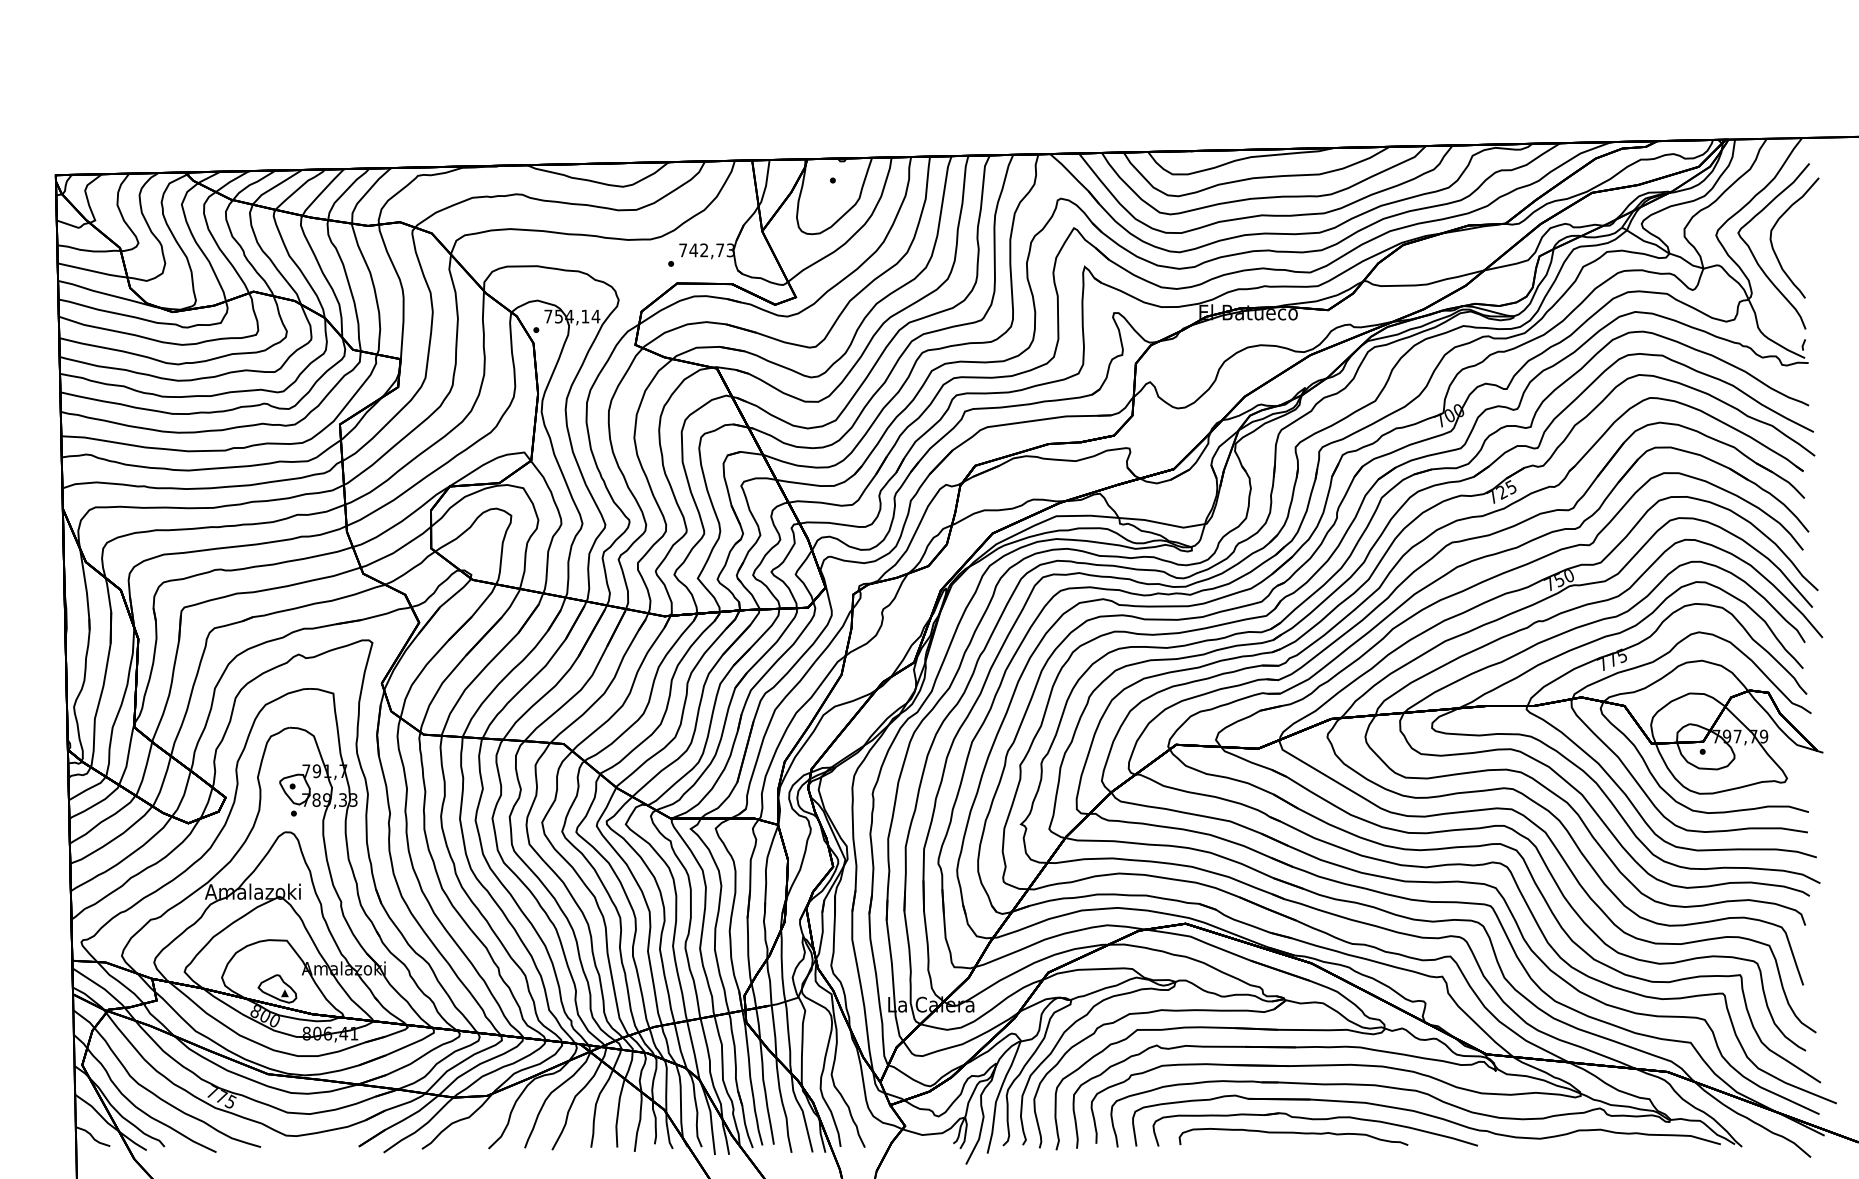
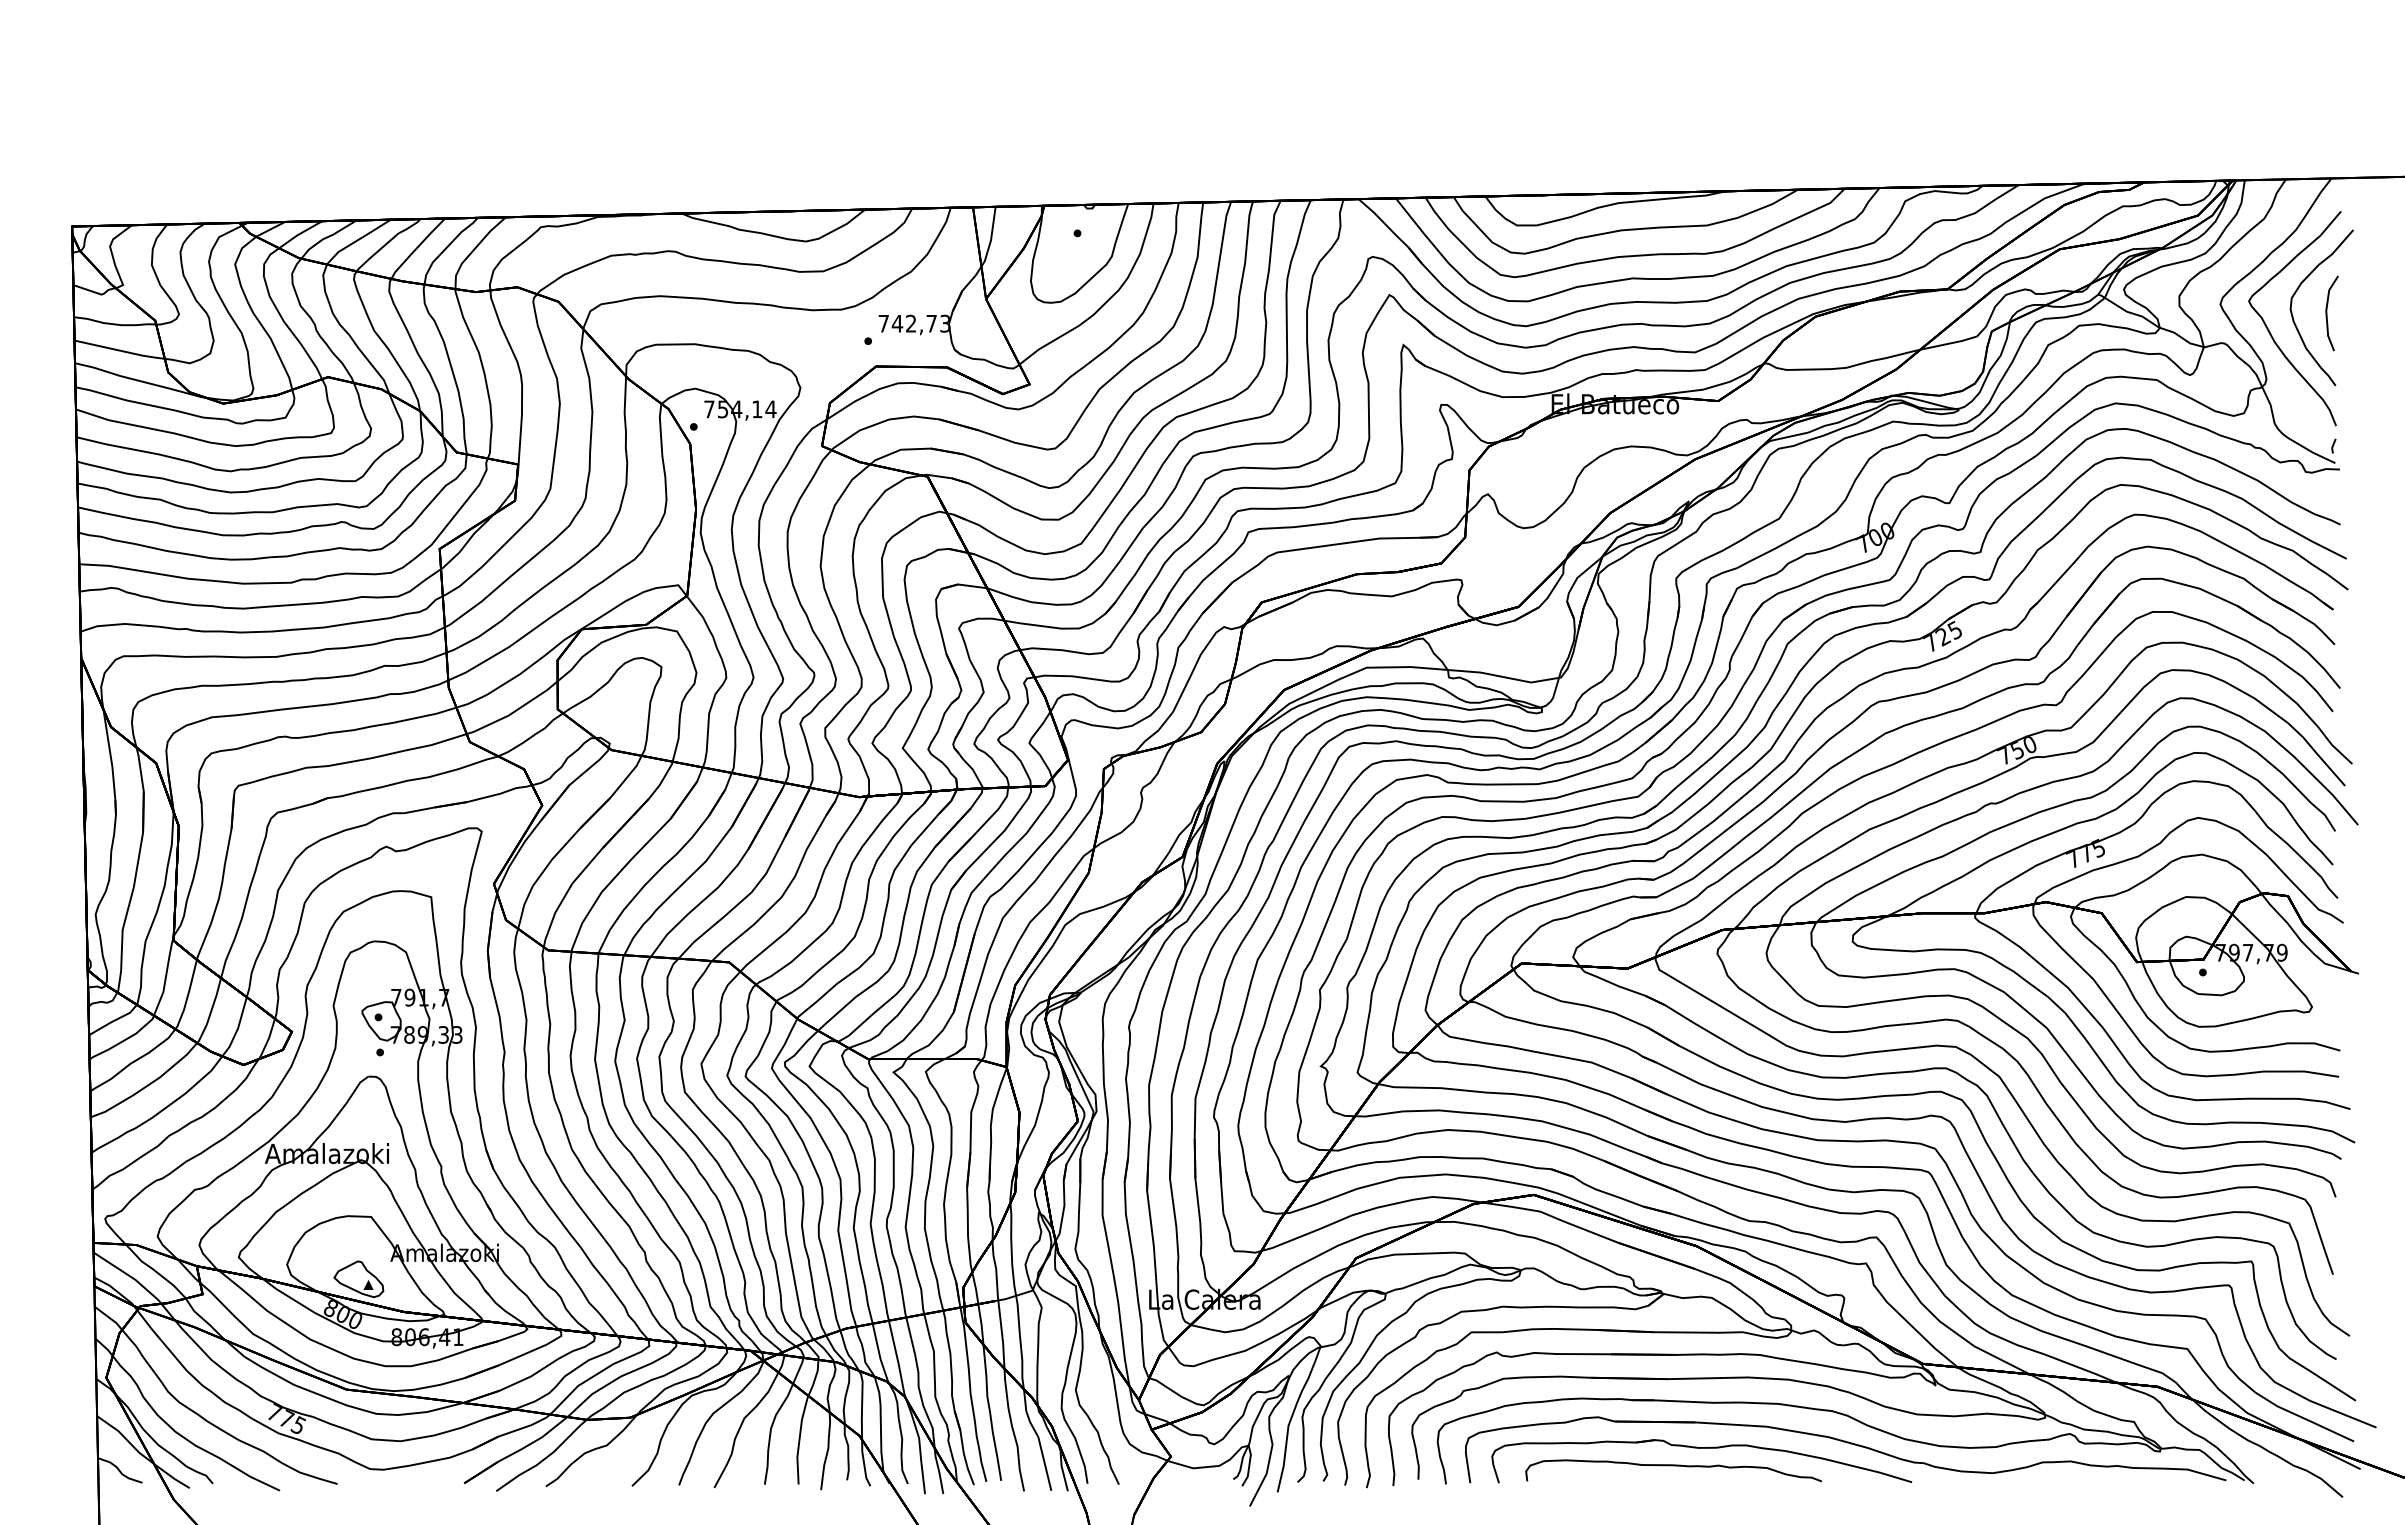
line: (1799, 242) -> (2327, 313), added

